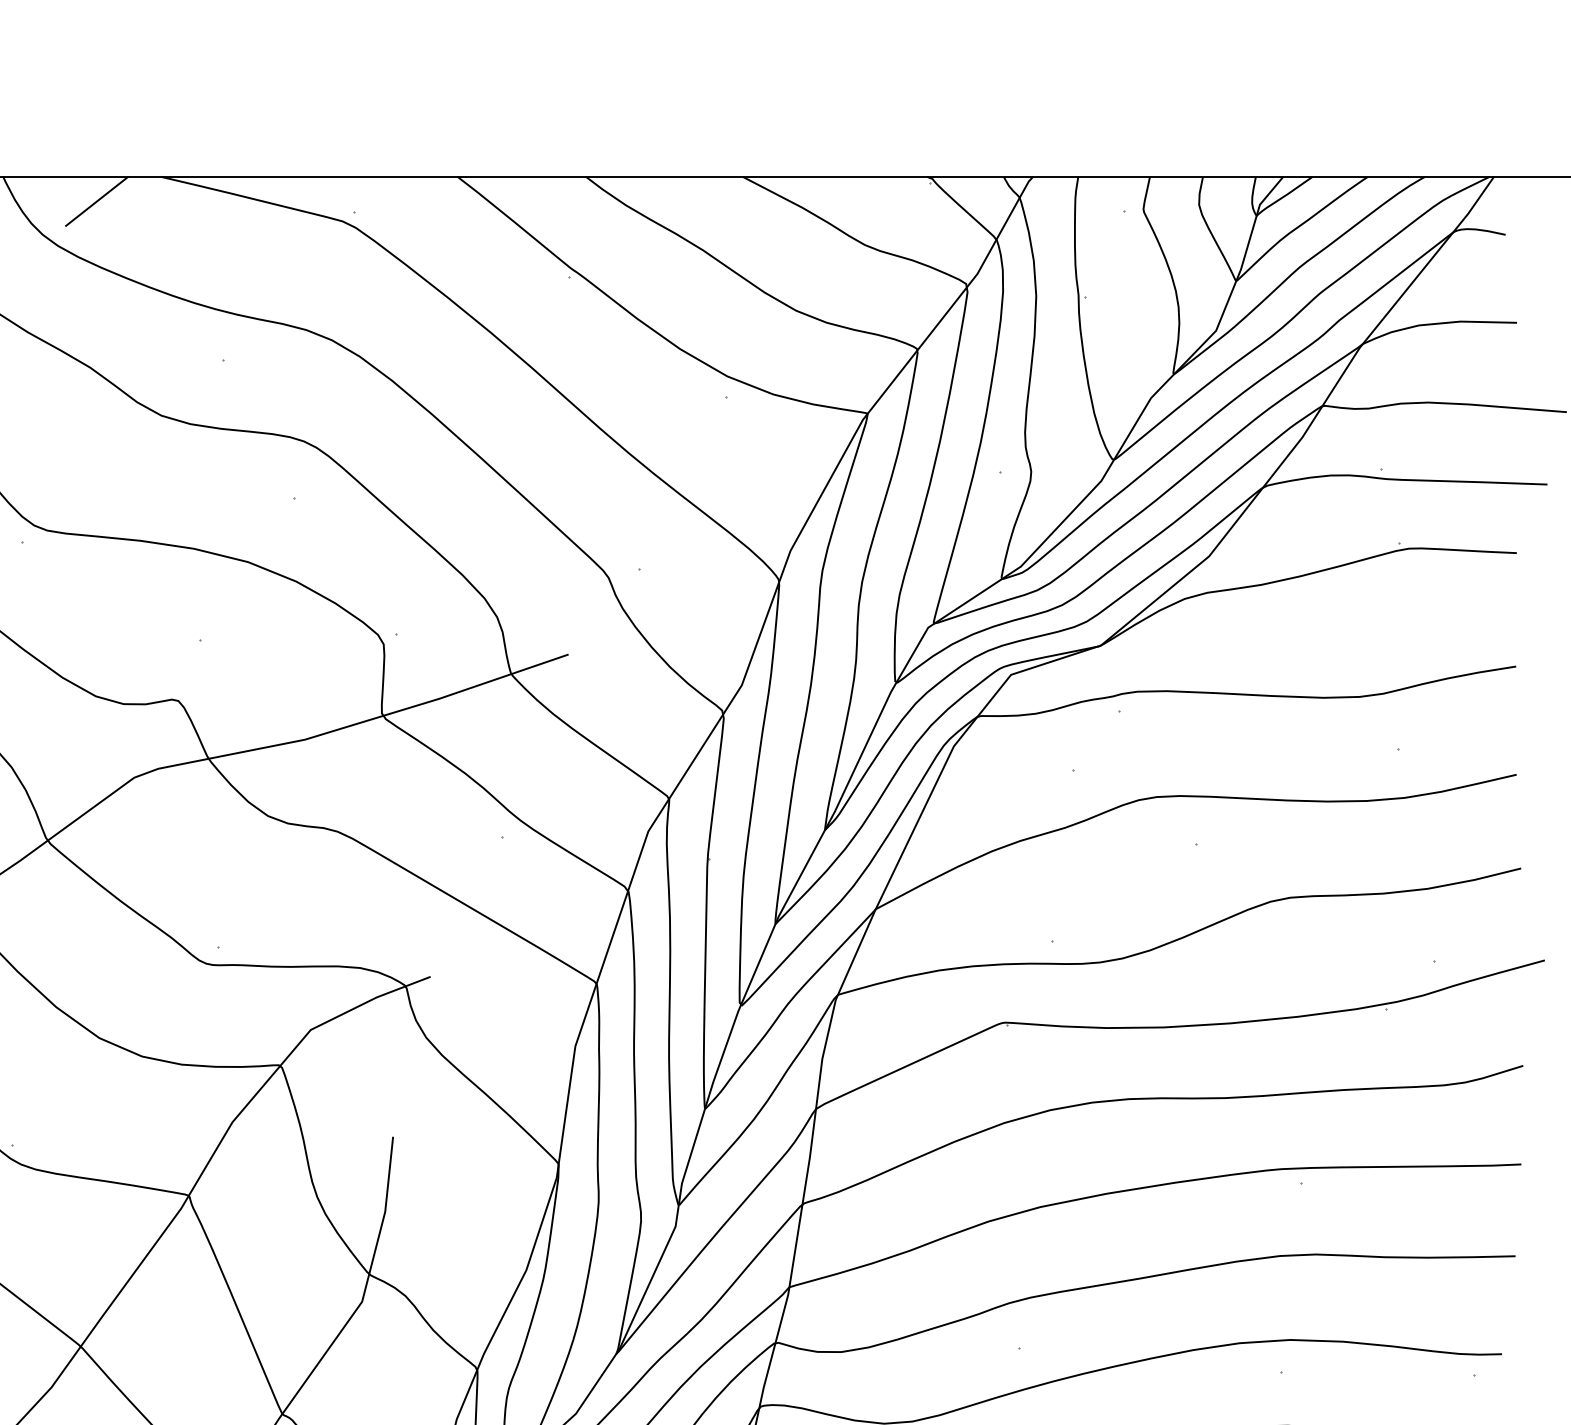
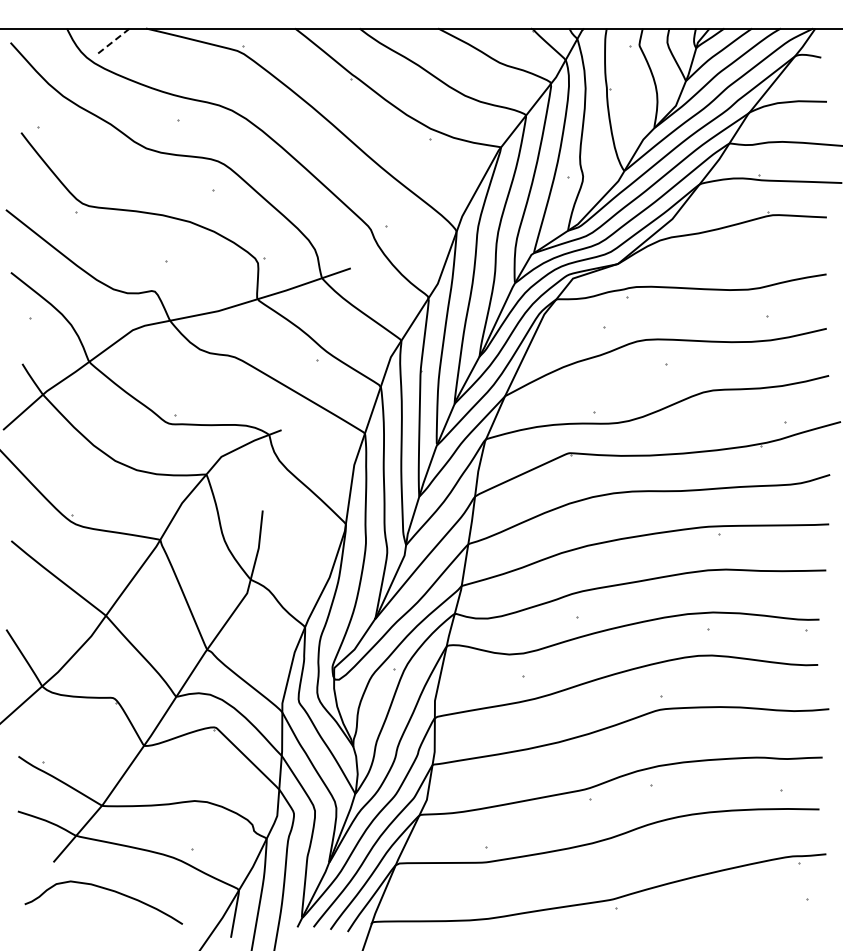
line: (97, 200) -> (114, 40), solid -> dashed

